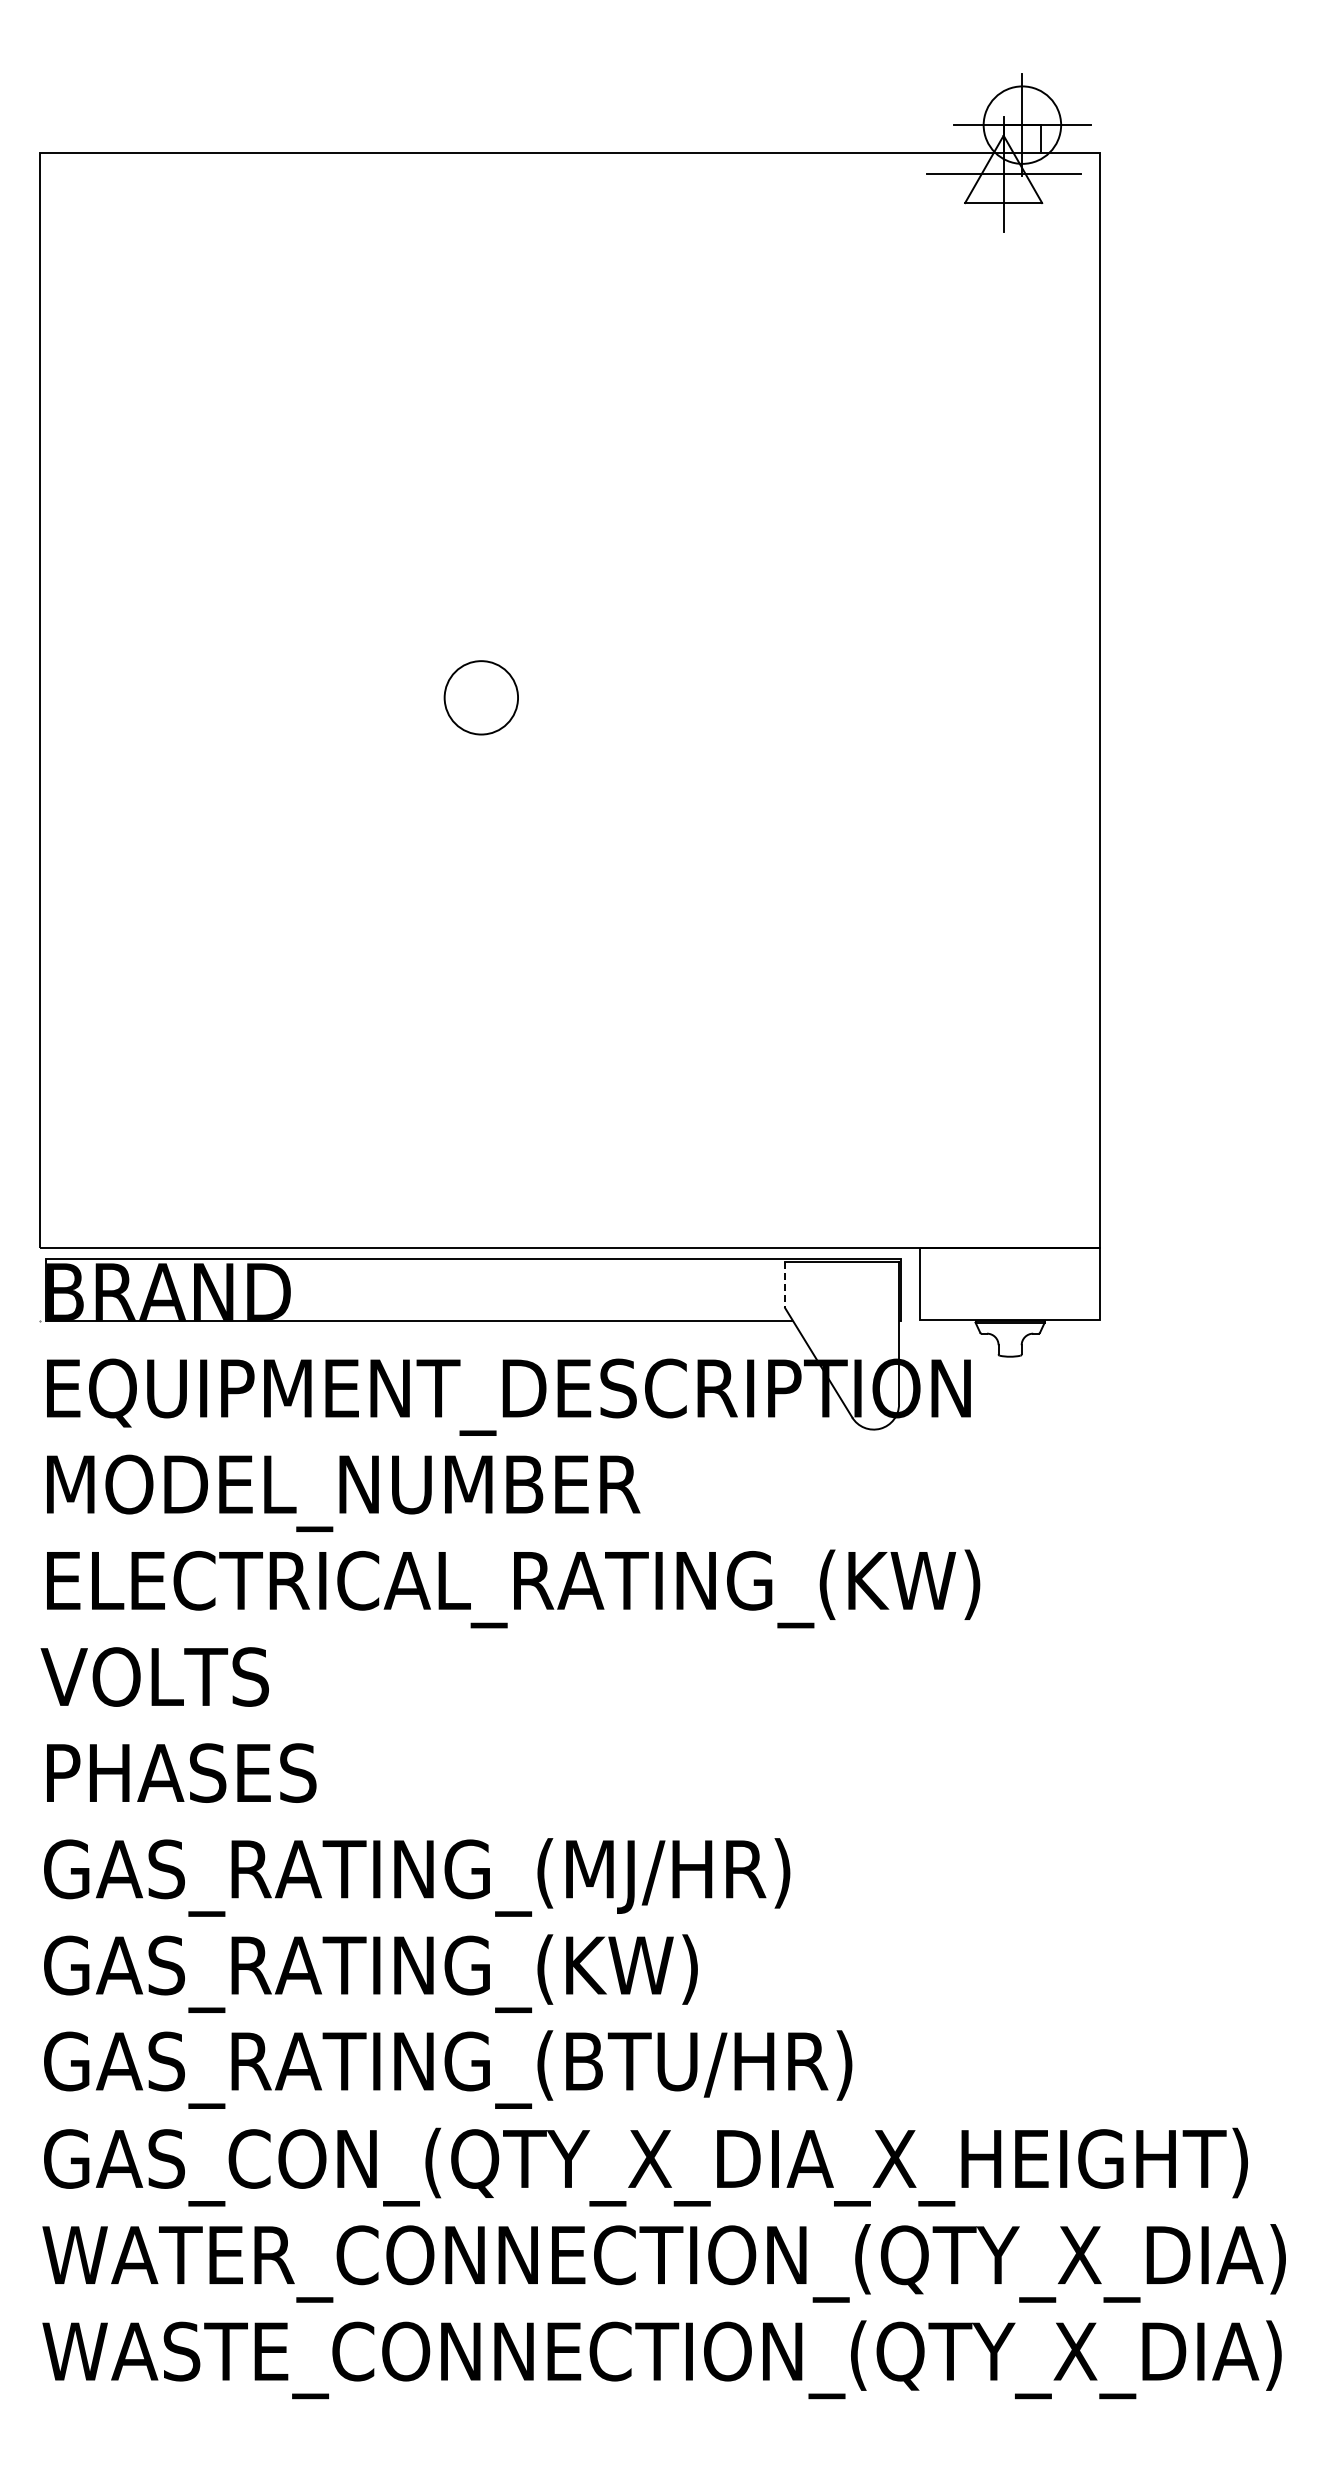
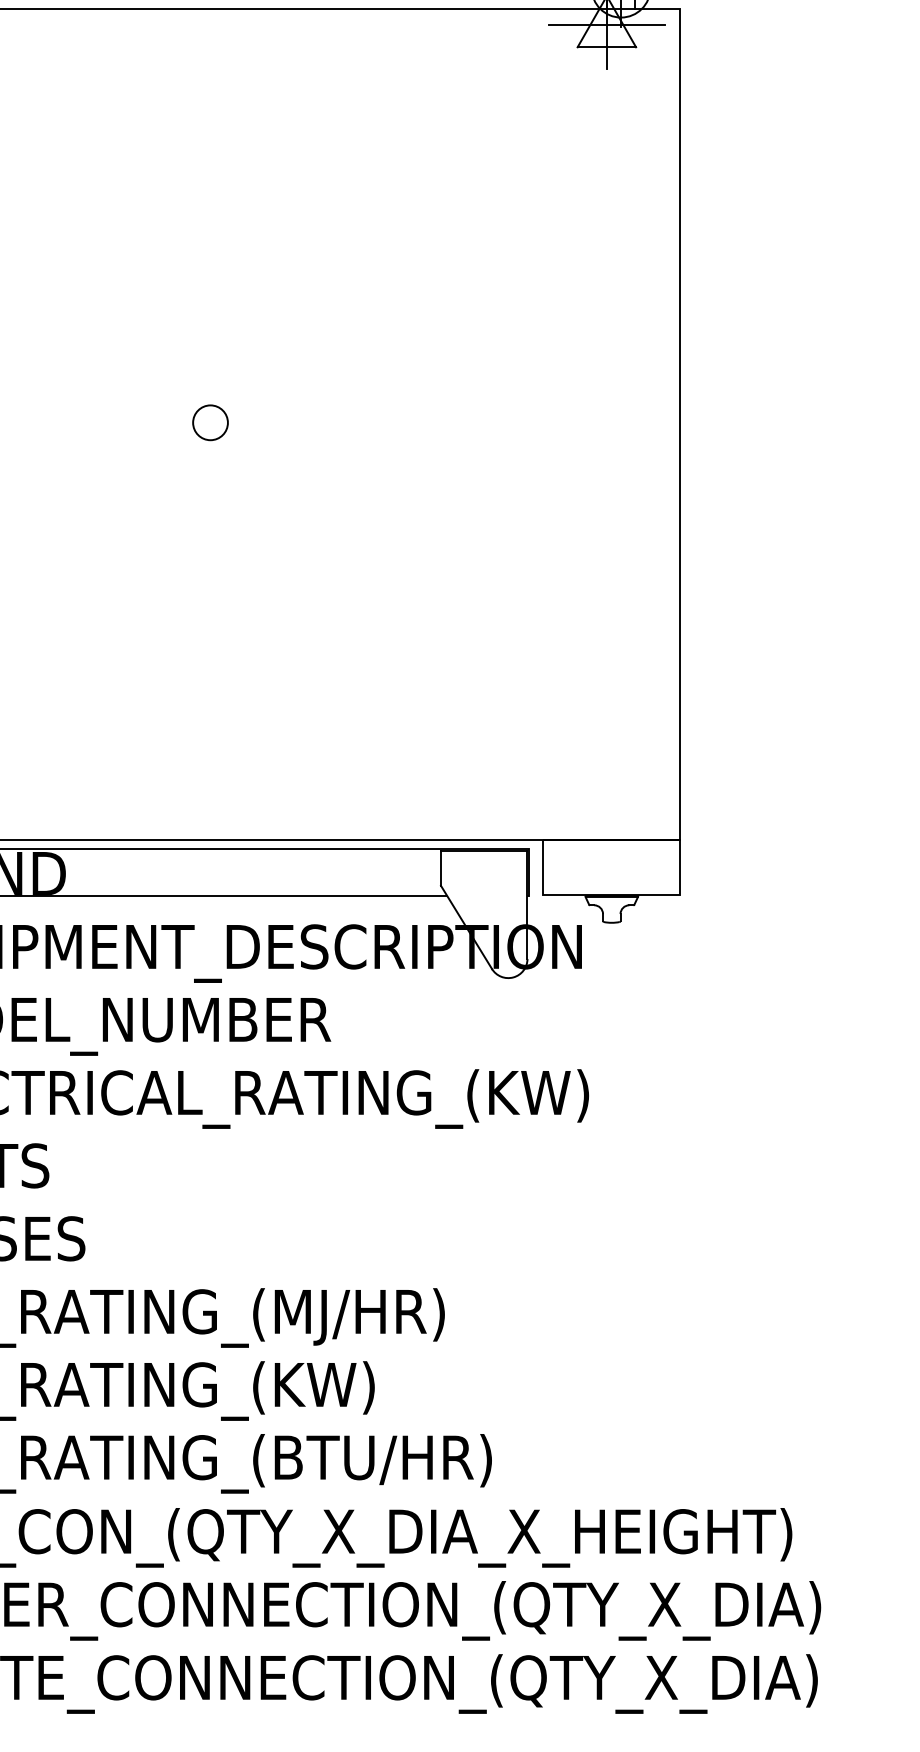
circle: (481, 697) -> (210, 422), size x0.62
line: (785, 1285) -> (441, 868), dashed -> solid

